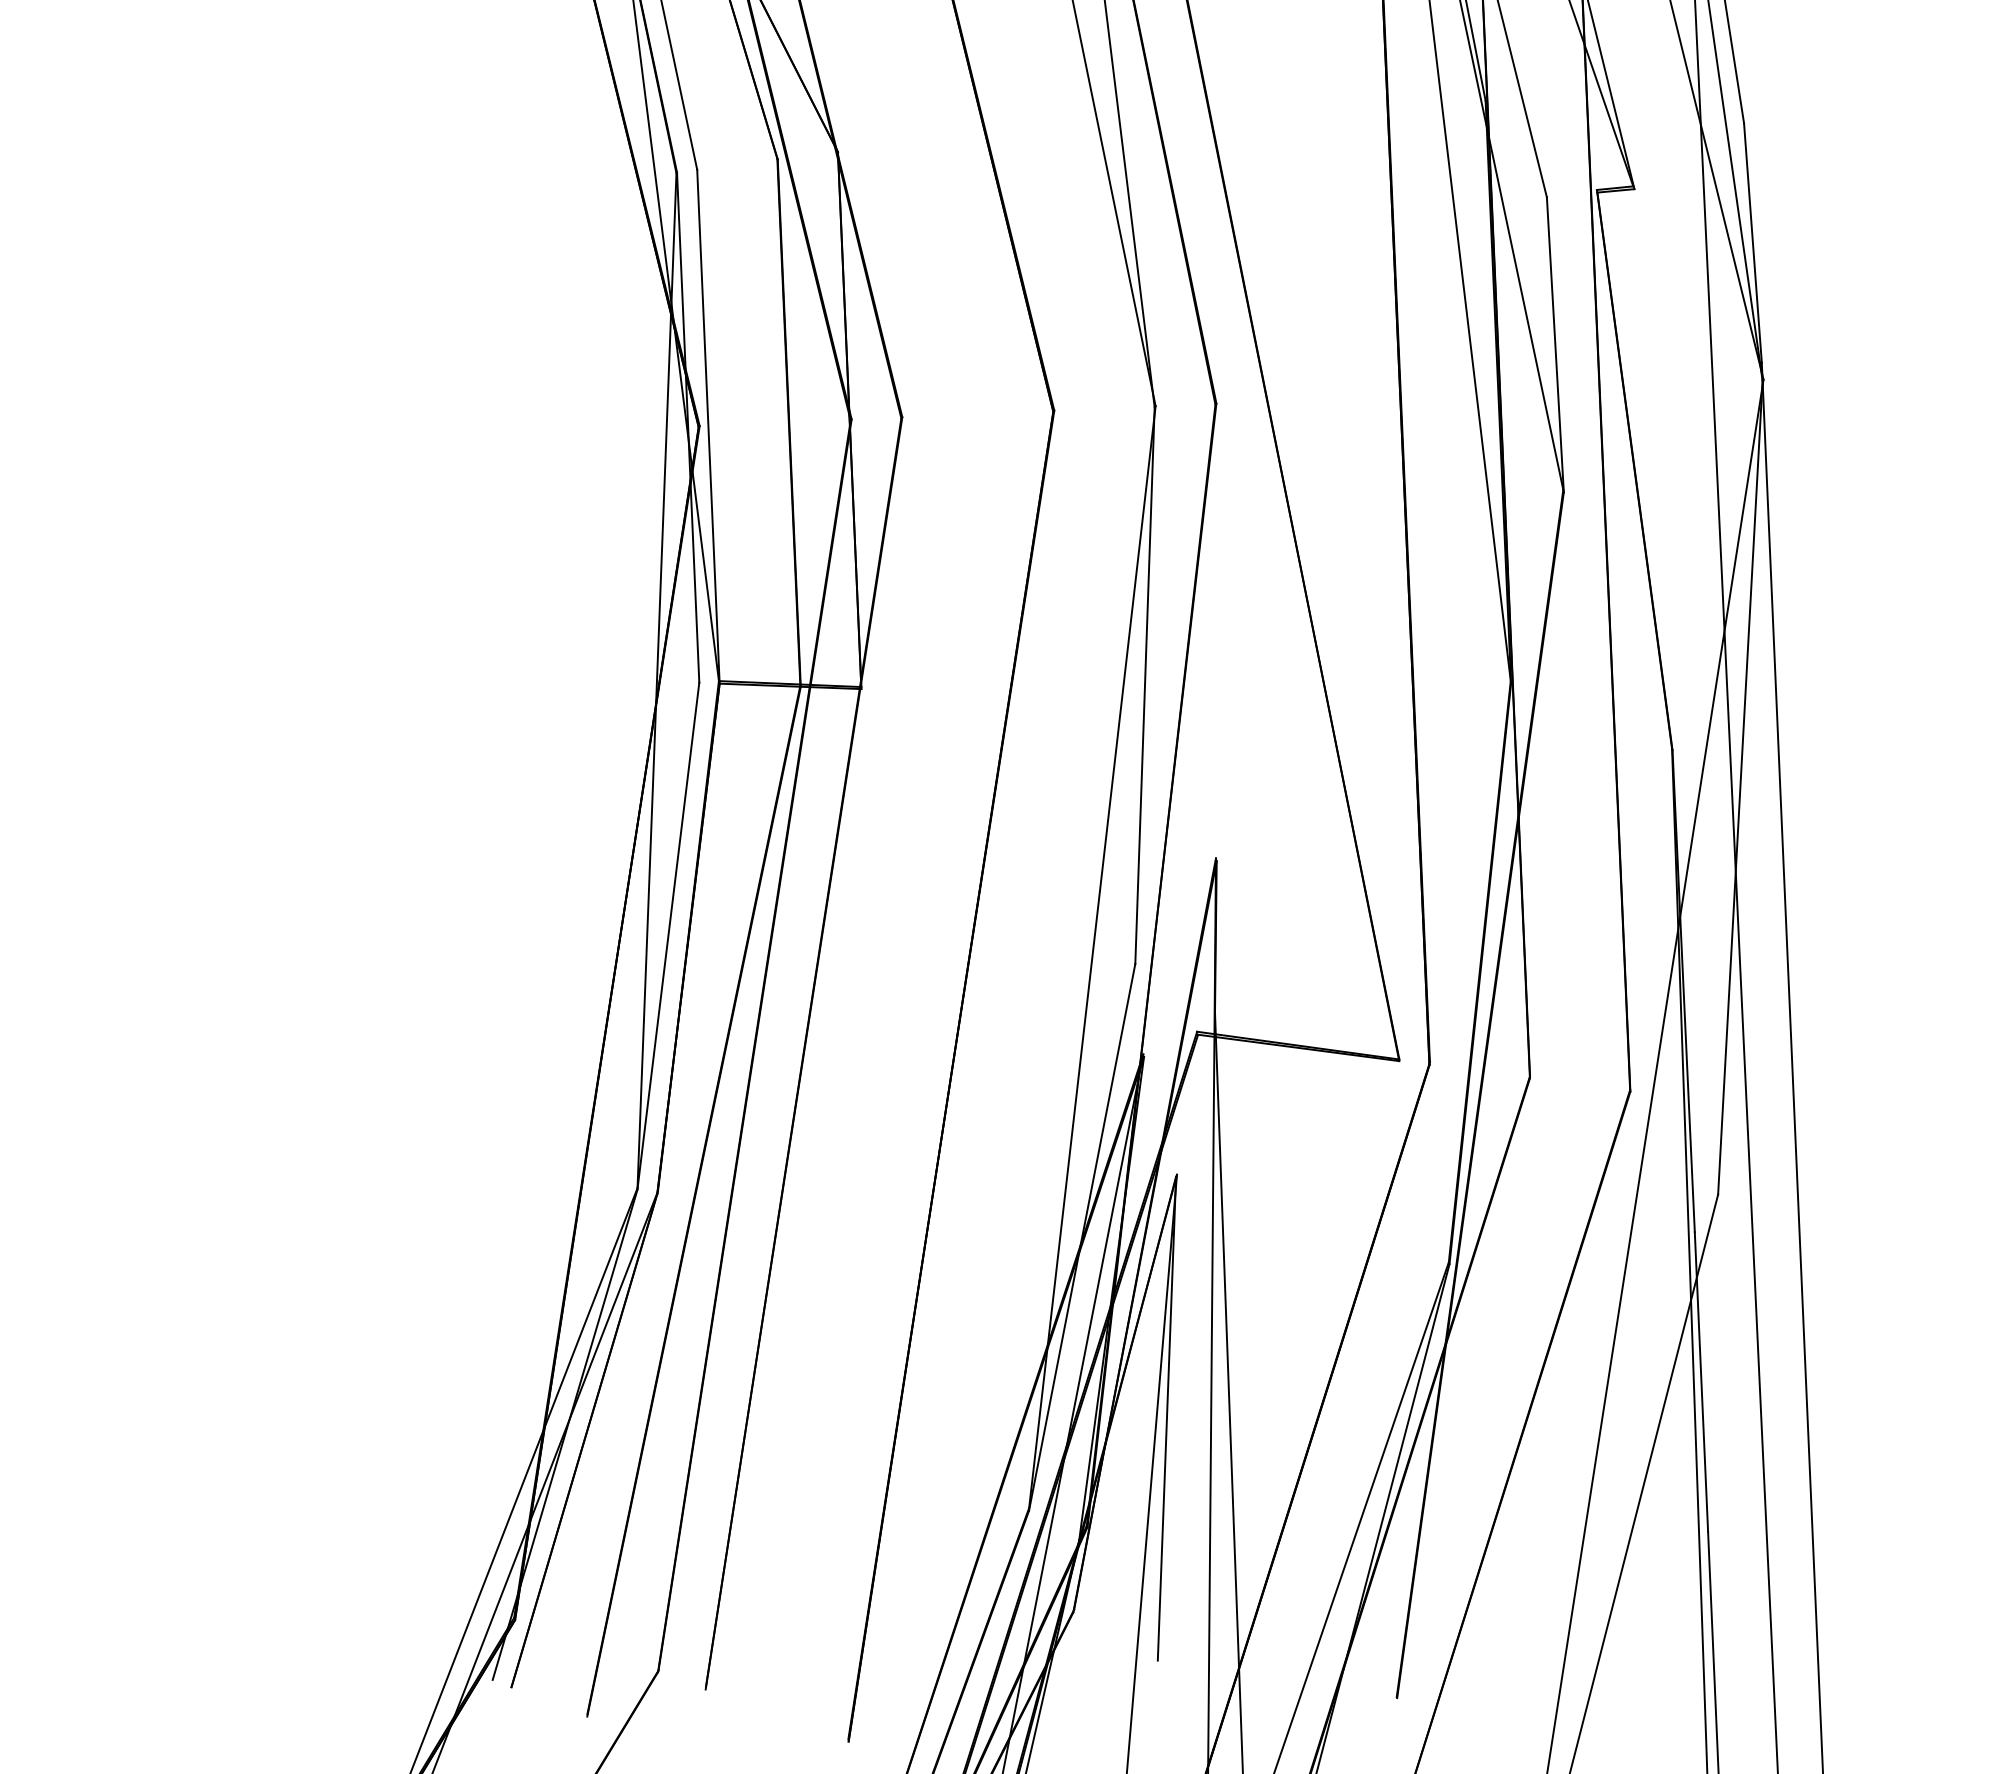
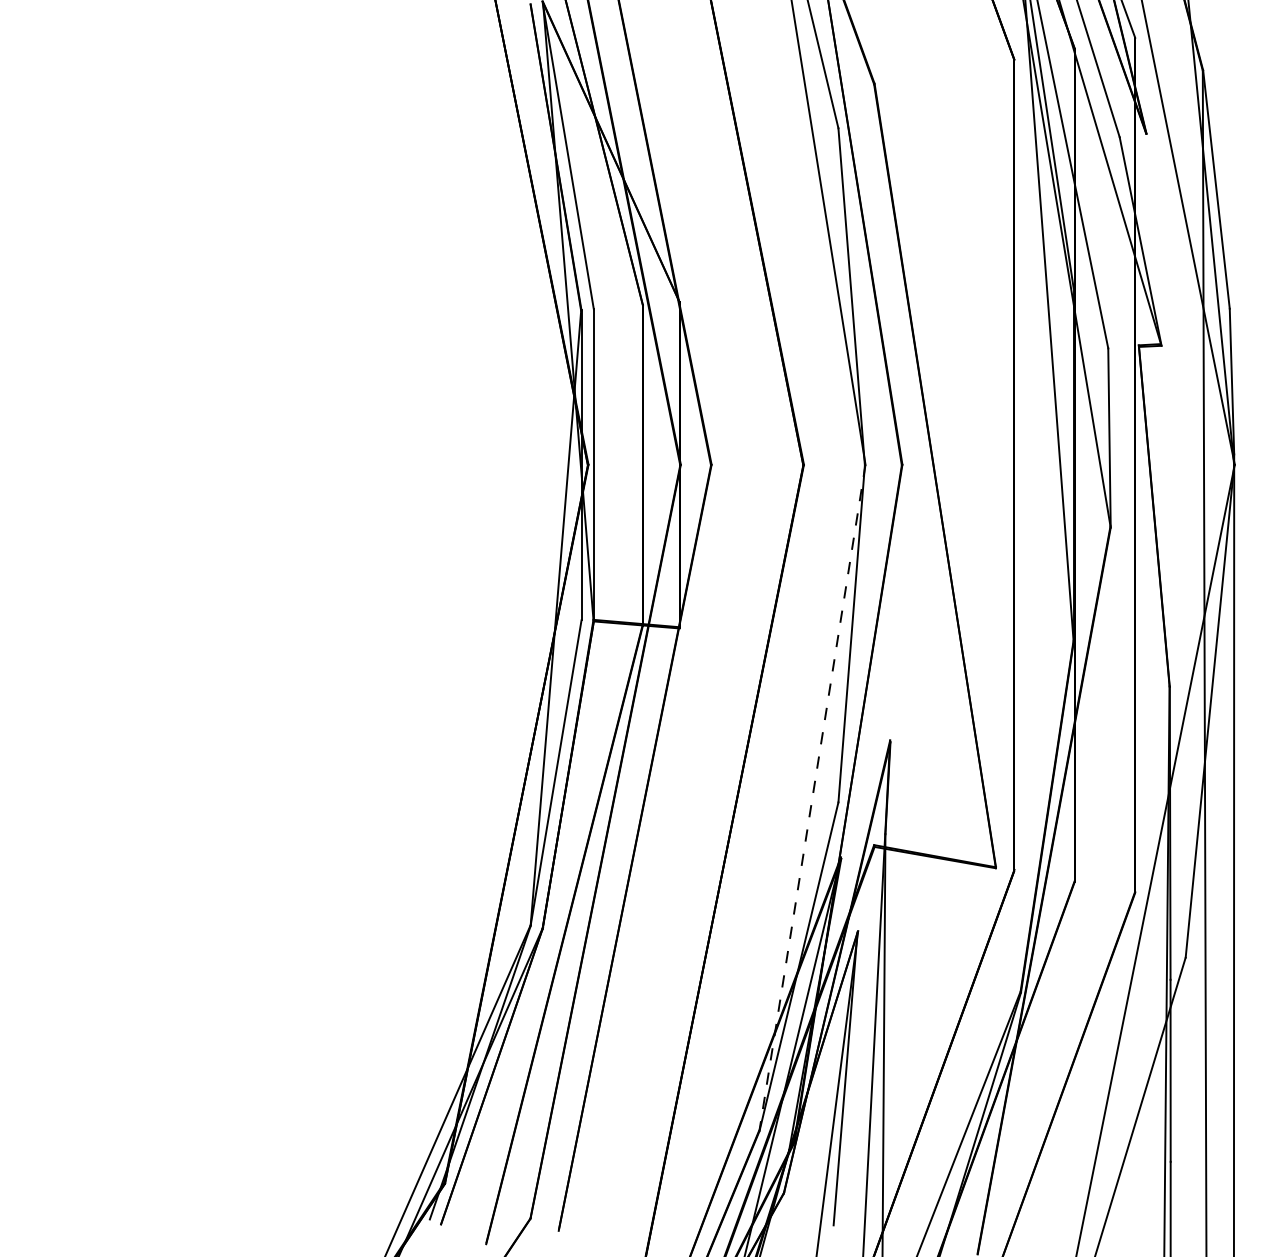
line: (1092, 957) -> (812, 797), solid -> dashed

